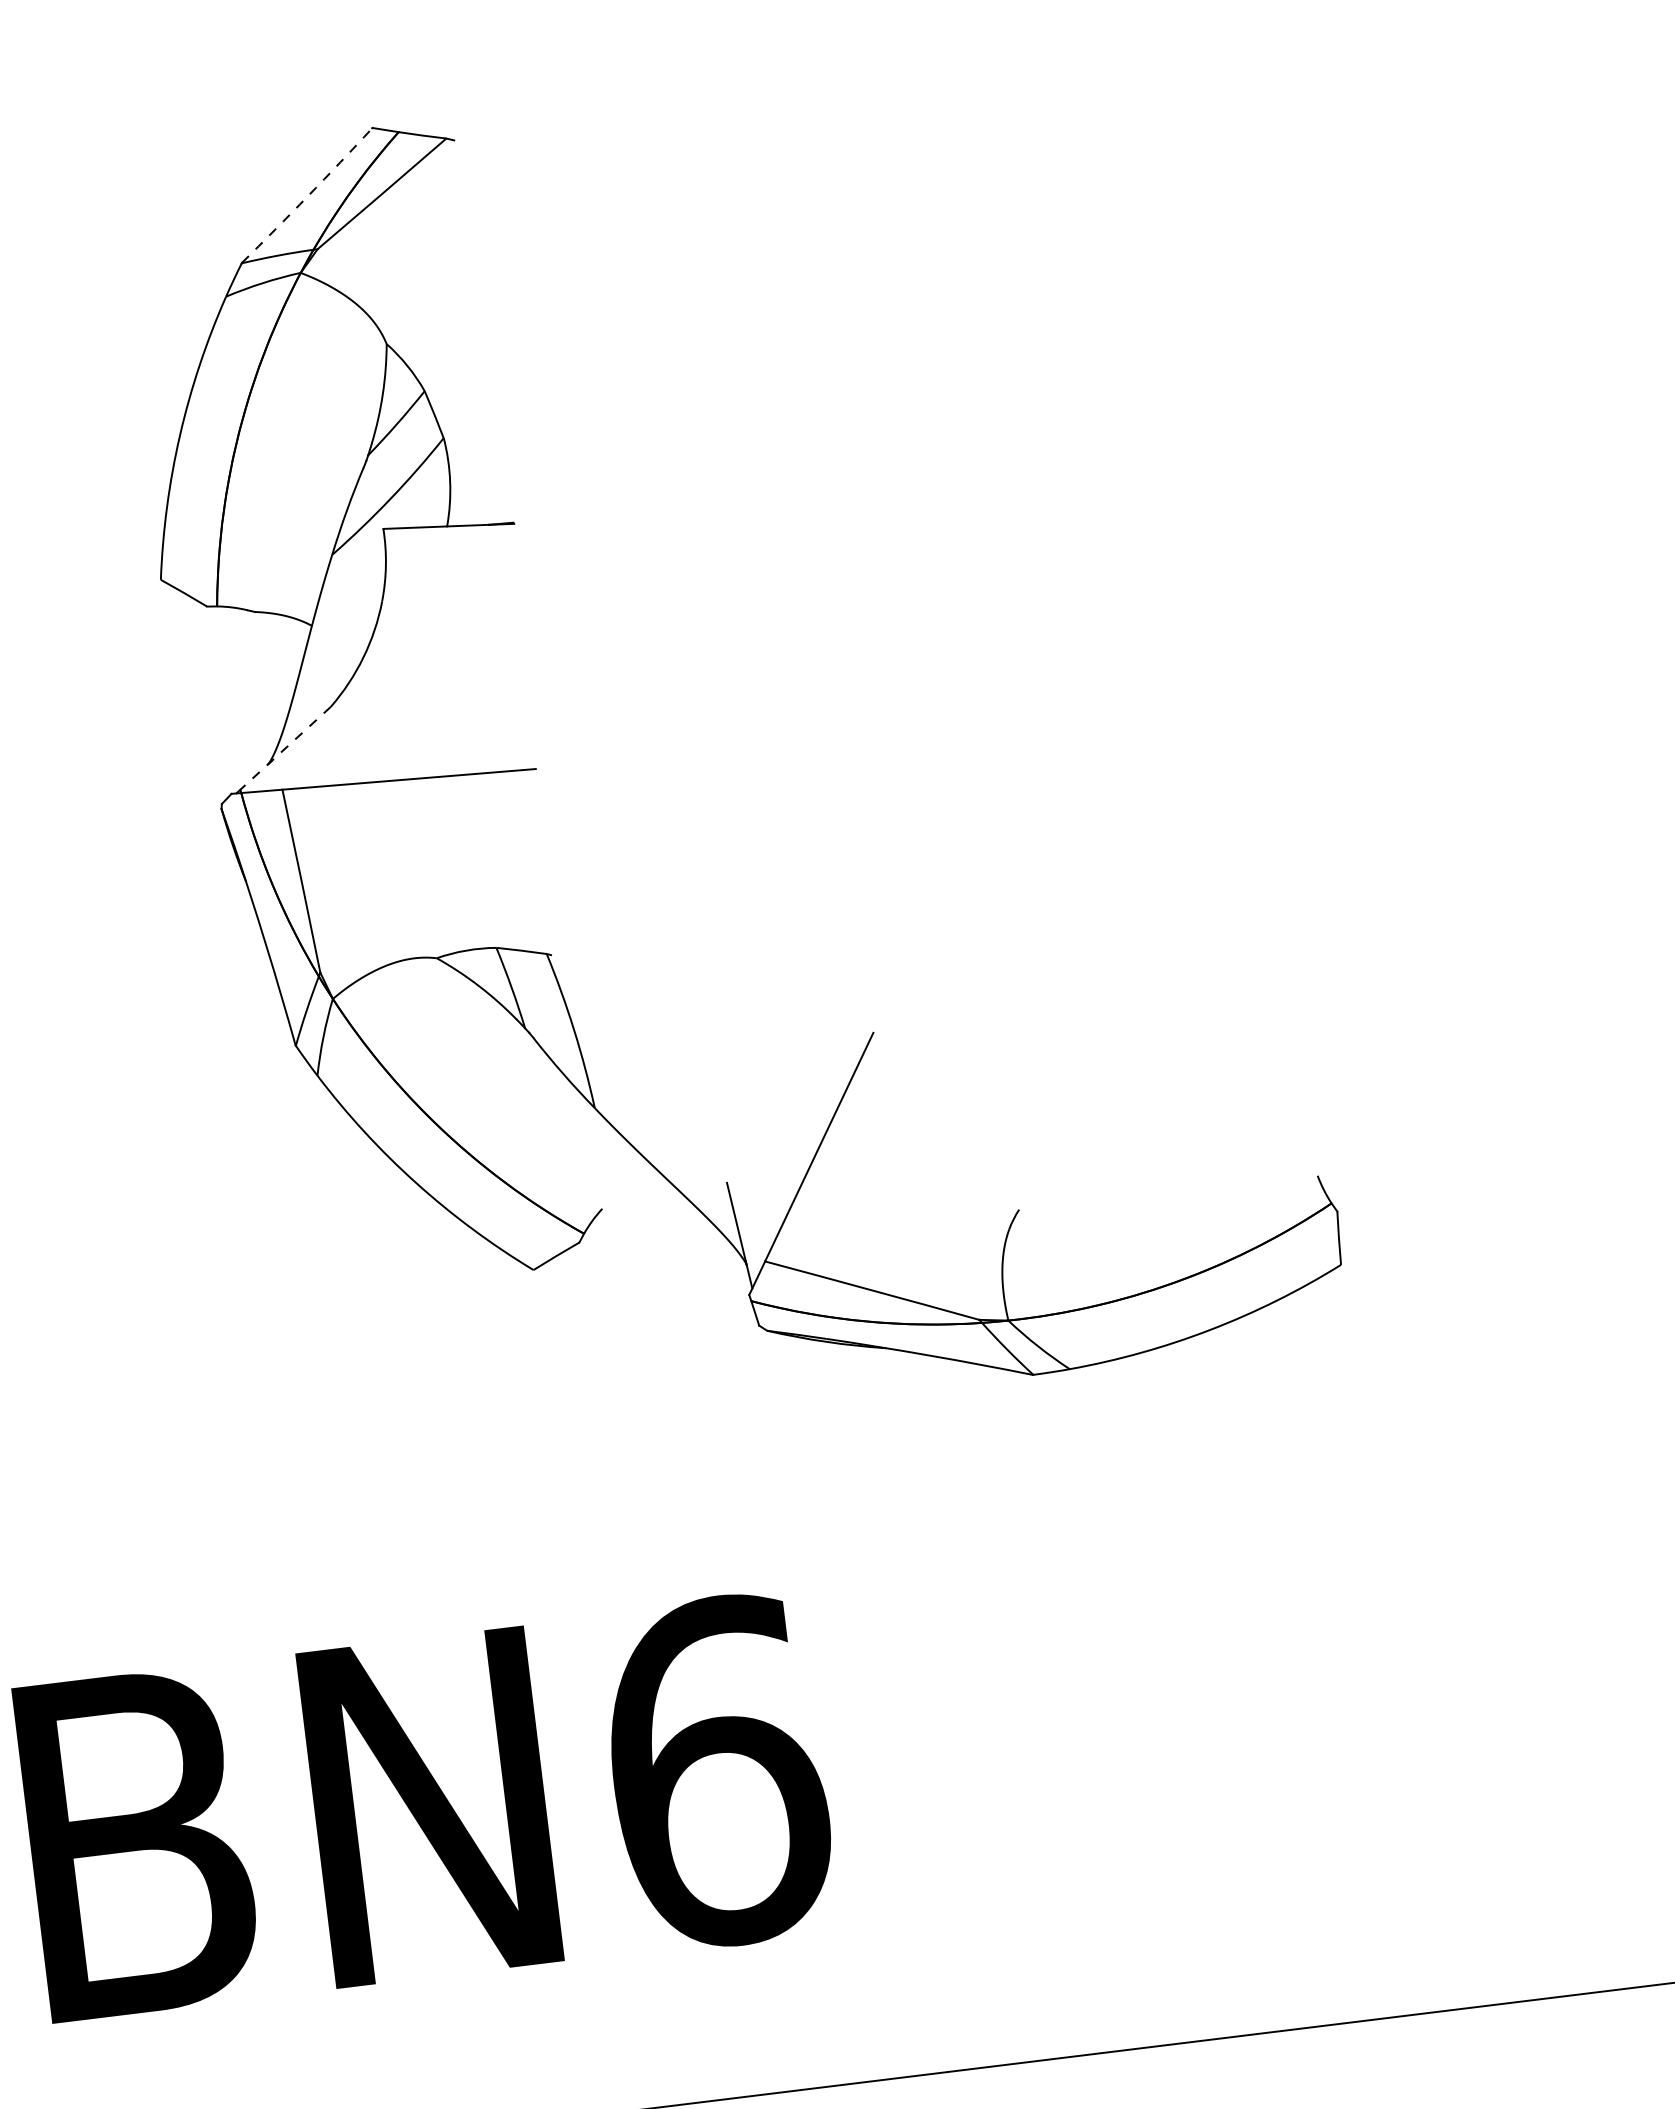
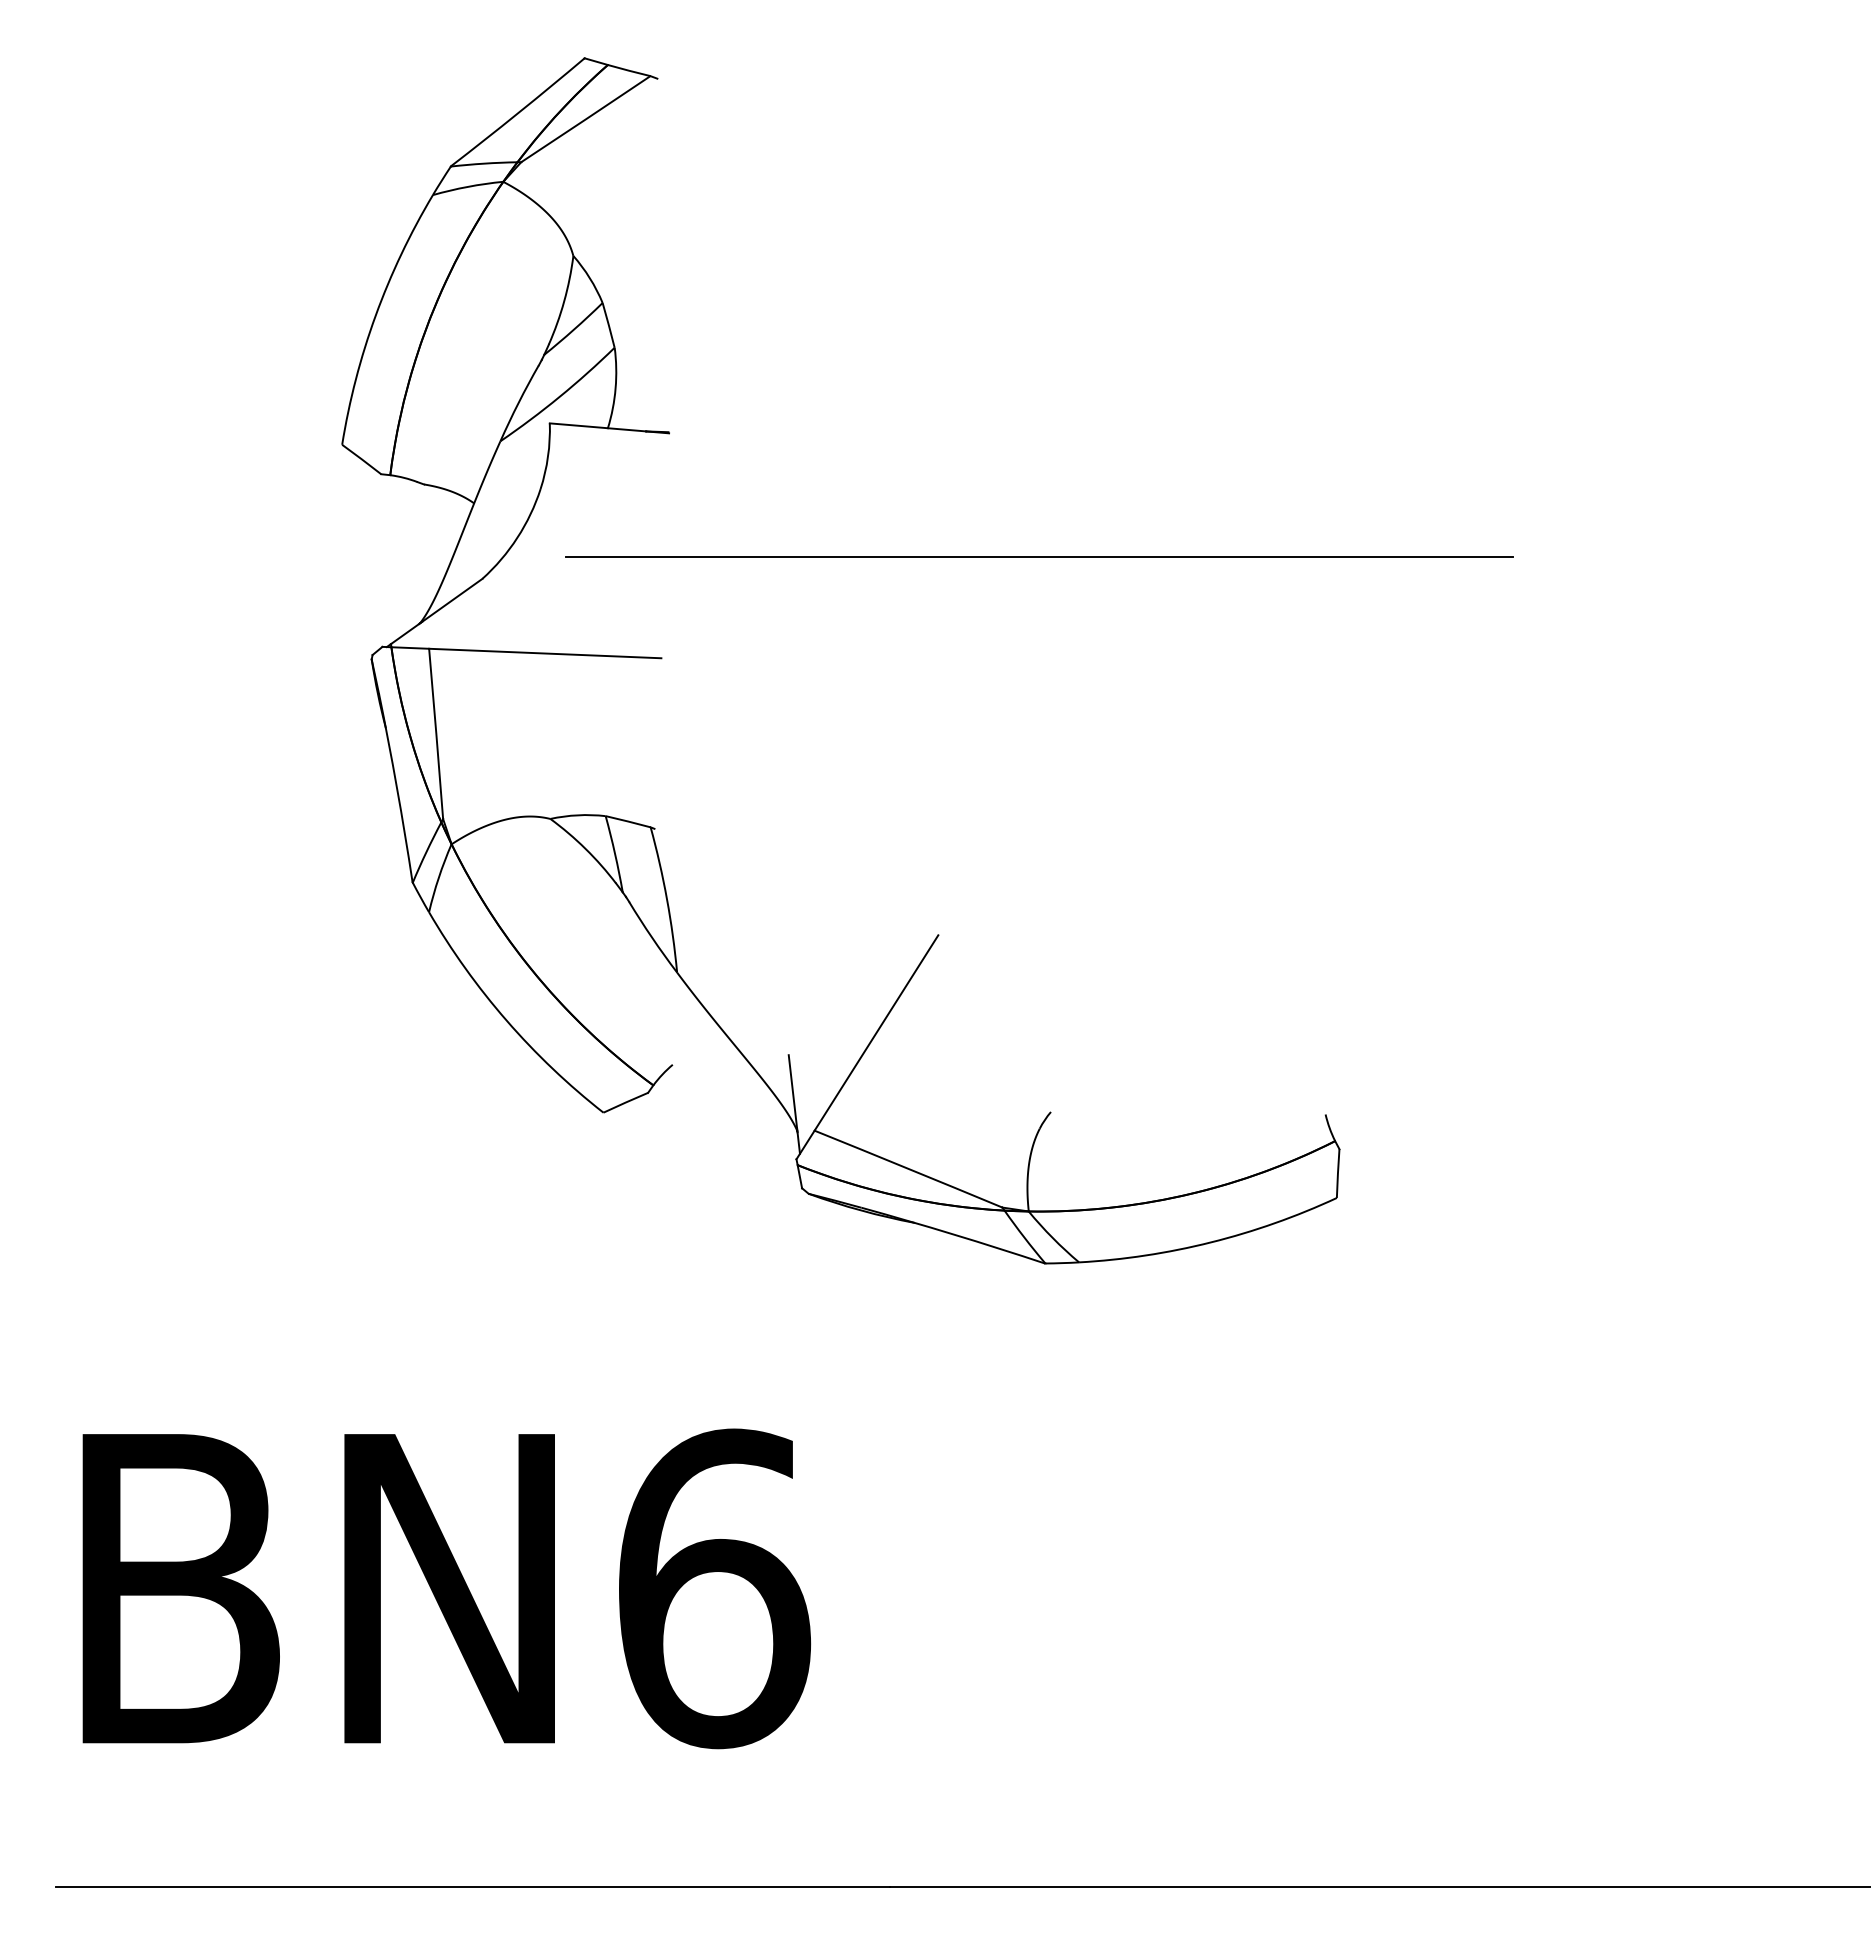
arc: (308, 196) -> (518, 113), dashed -> solid
line: (932, 608) -> (1039, 556), added
line: (285, 748) -> (436, 611), dashed -> solid

